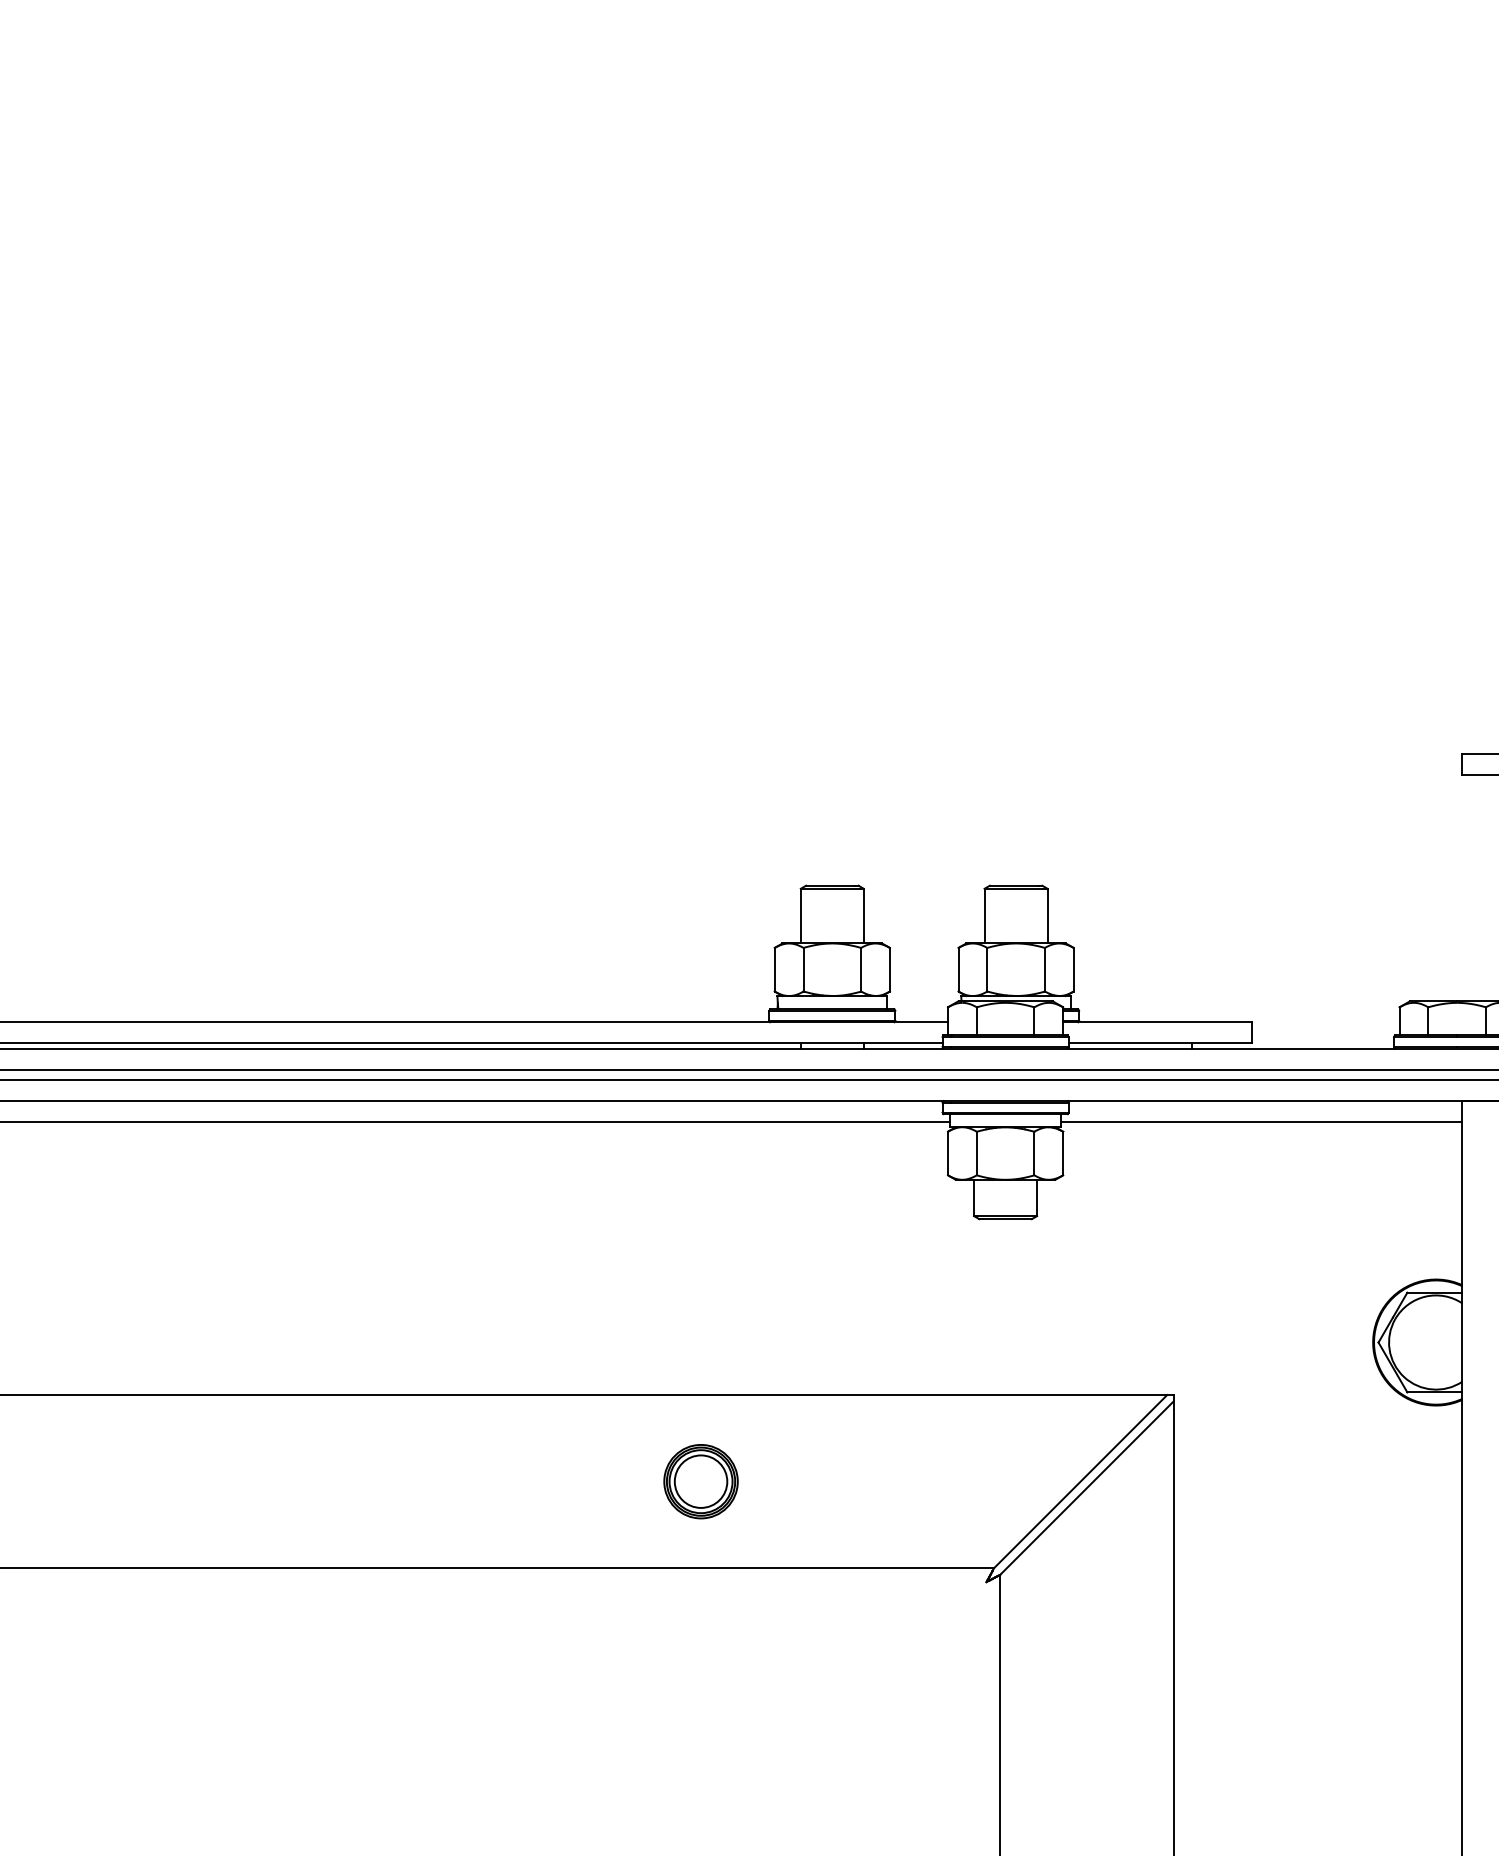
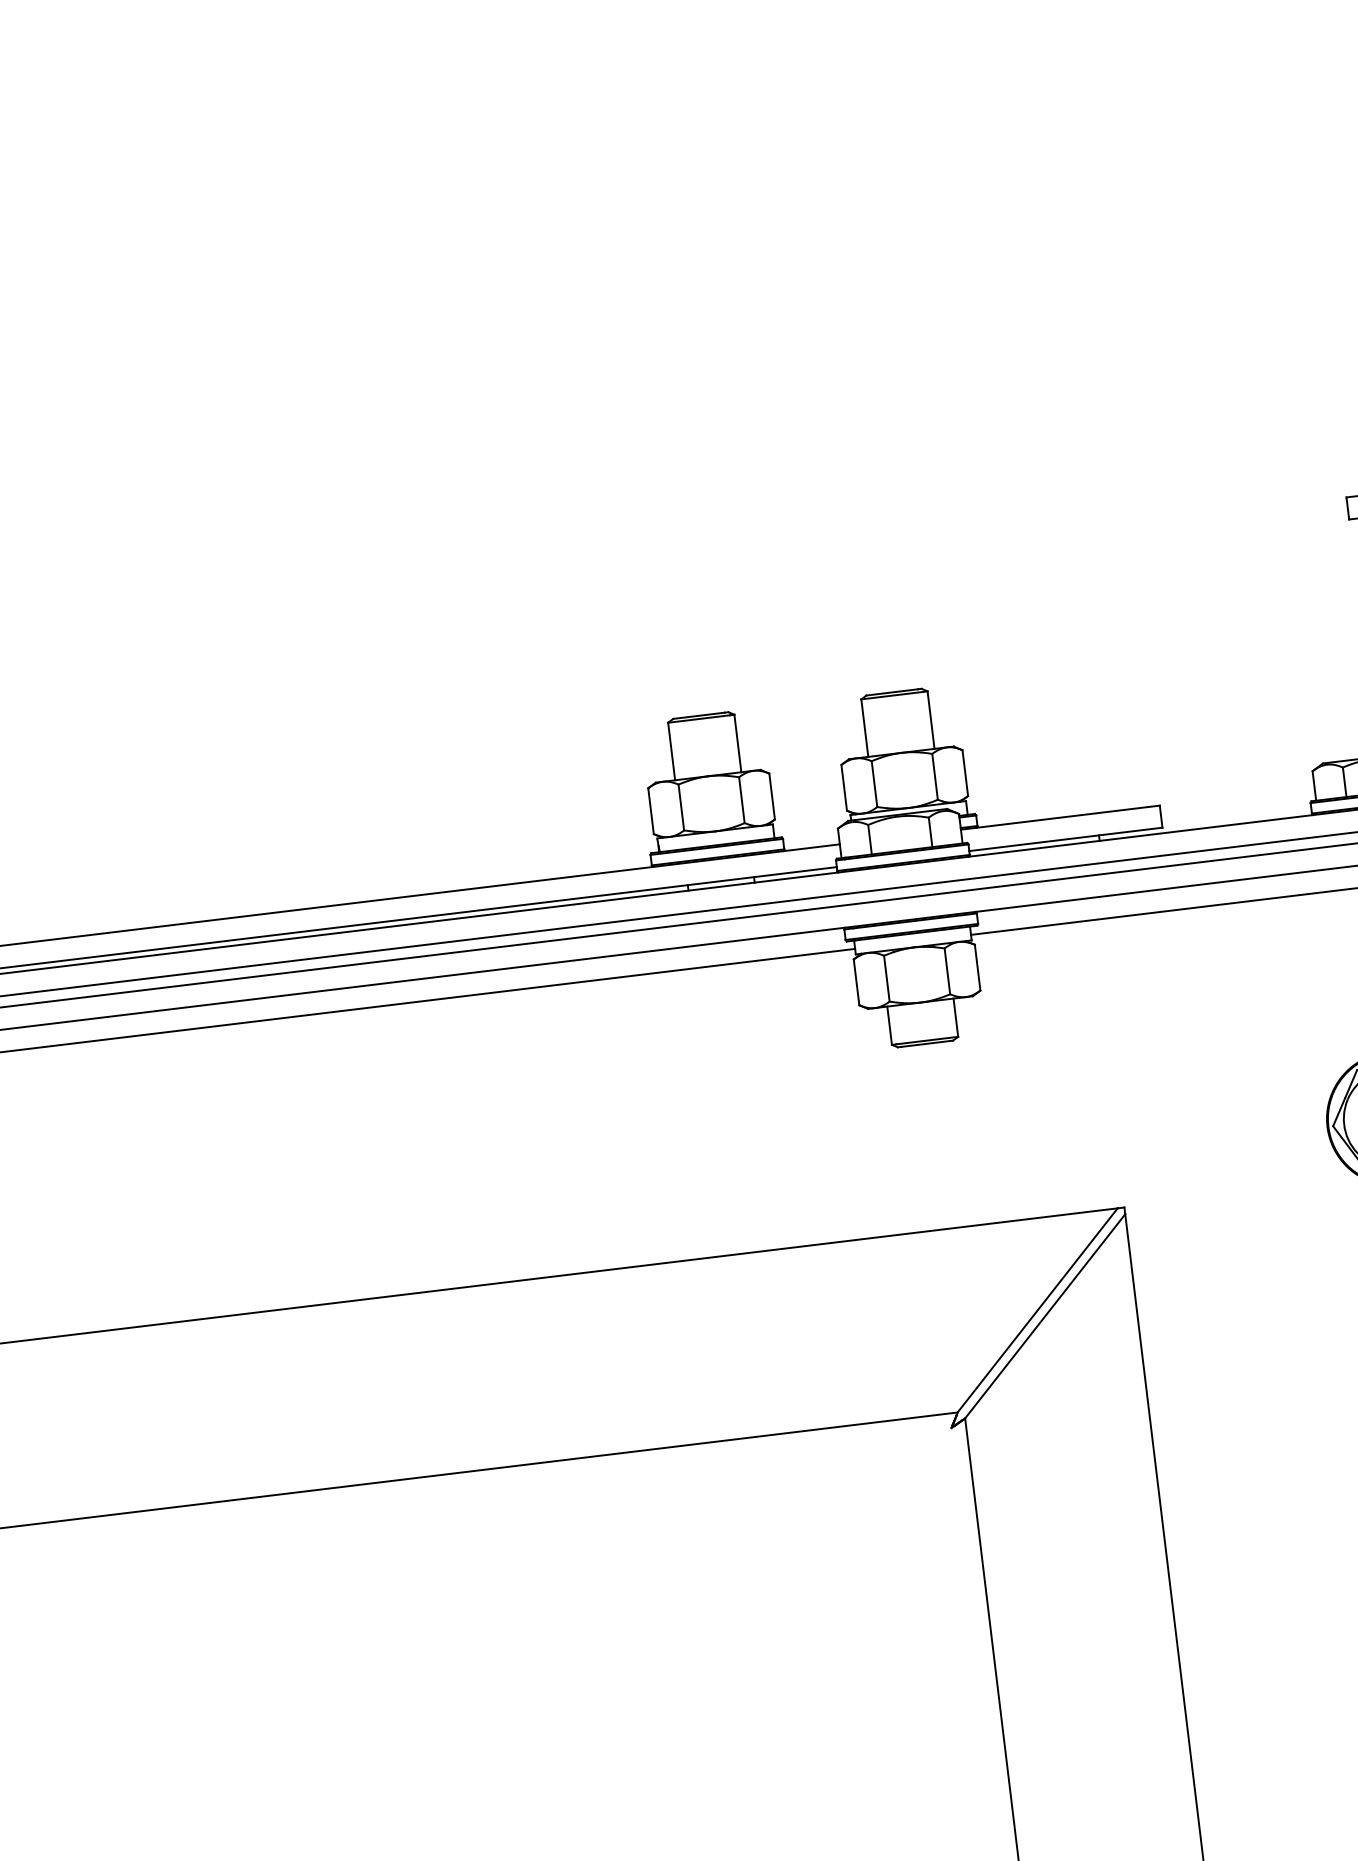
part: (700, 1481) -> (638, 1358), removed

